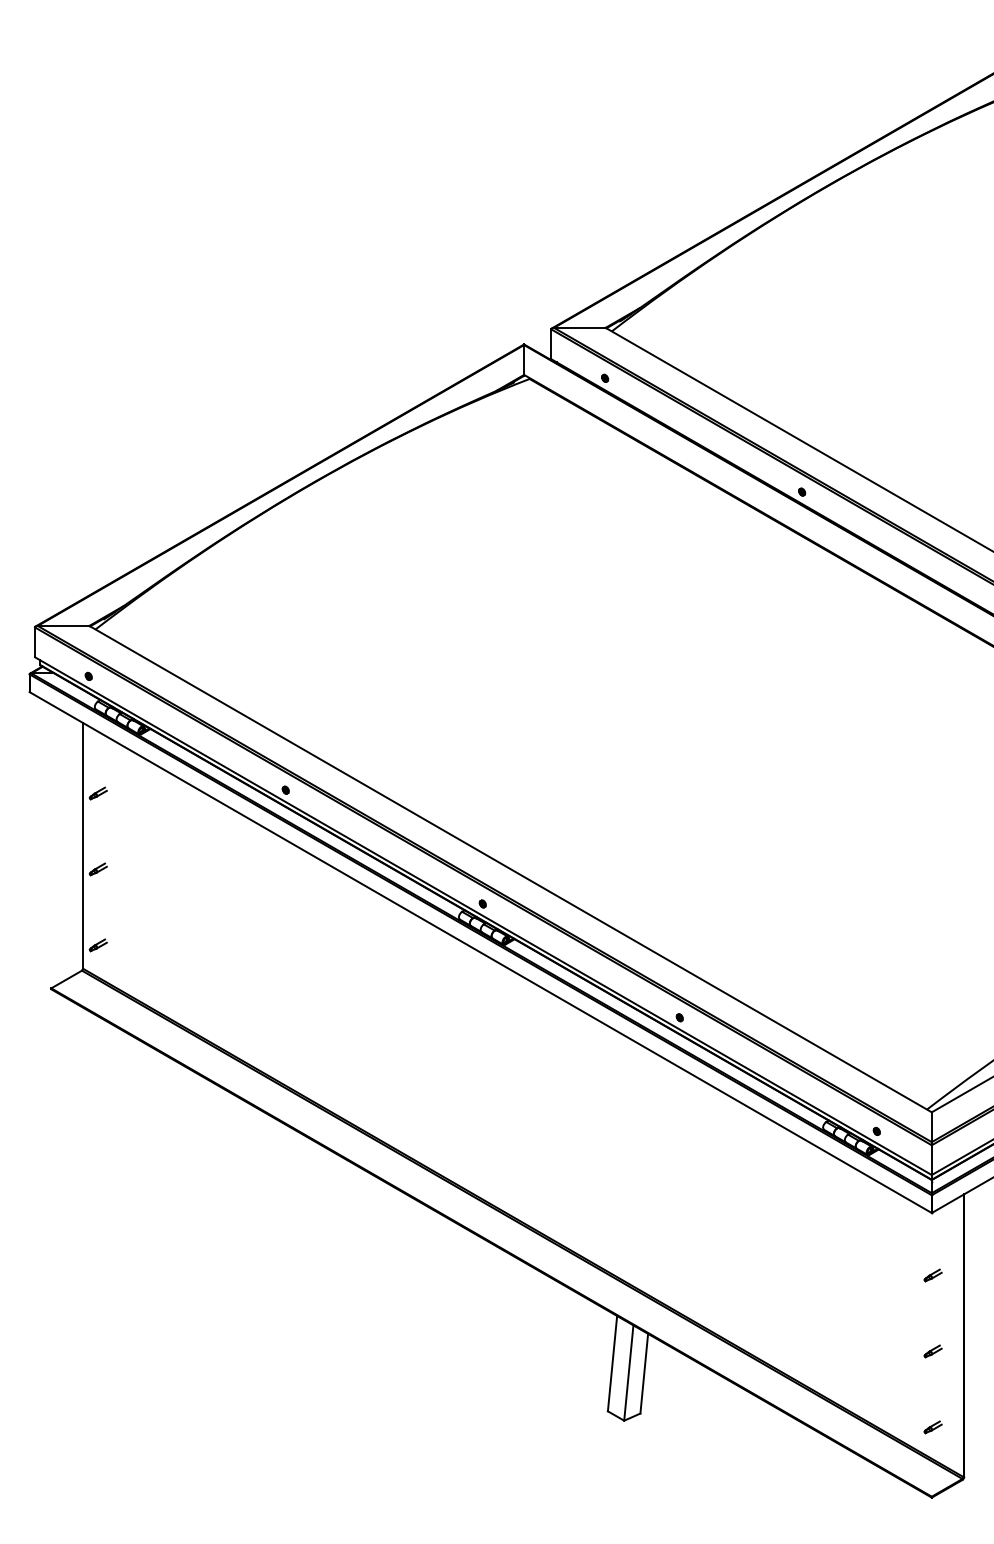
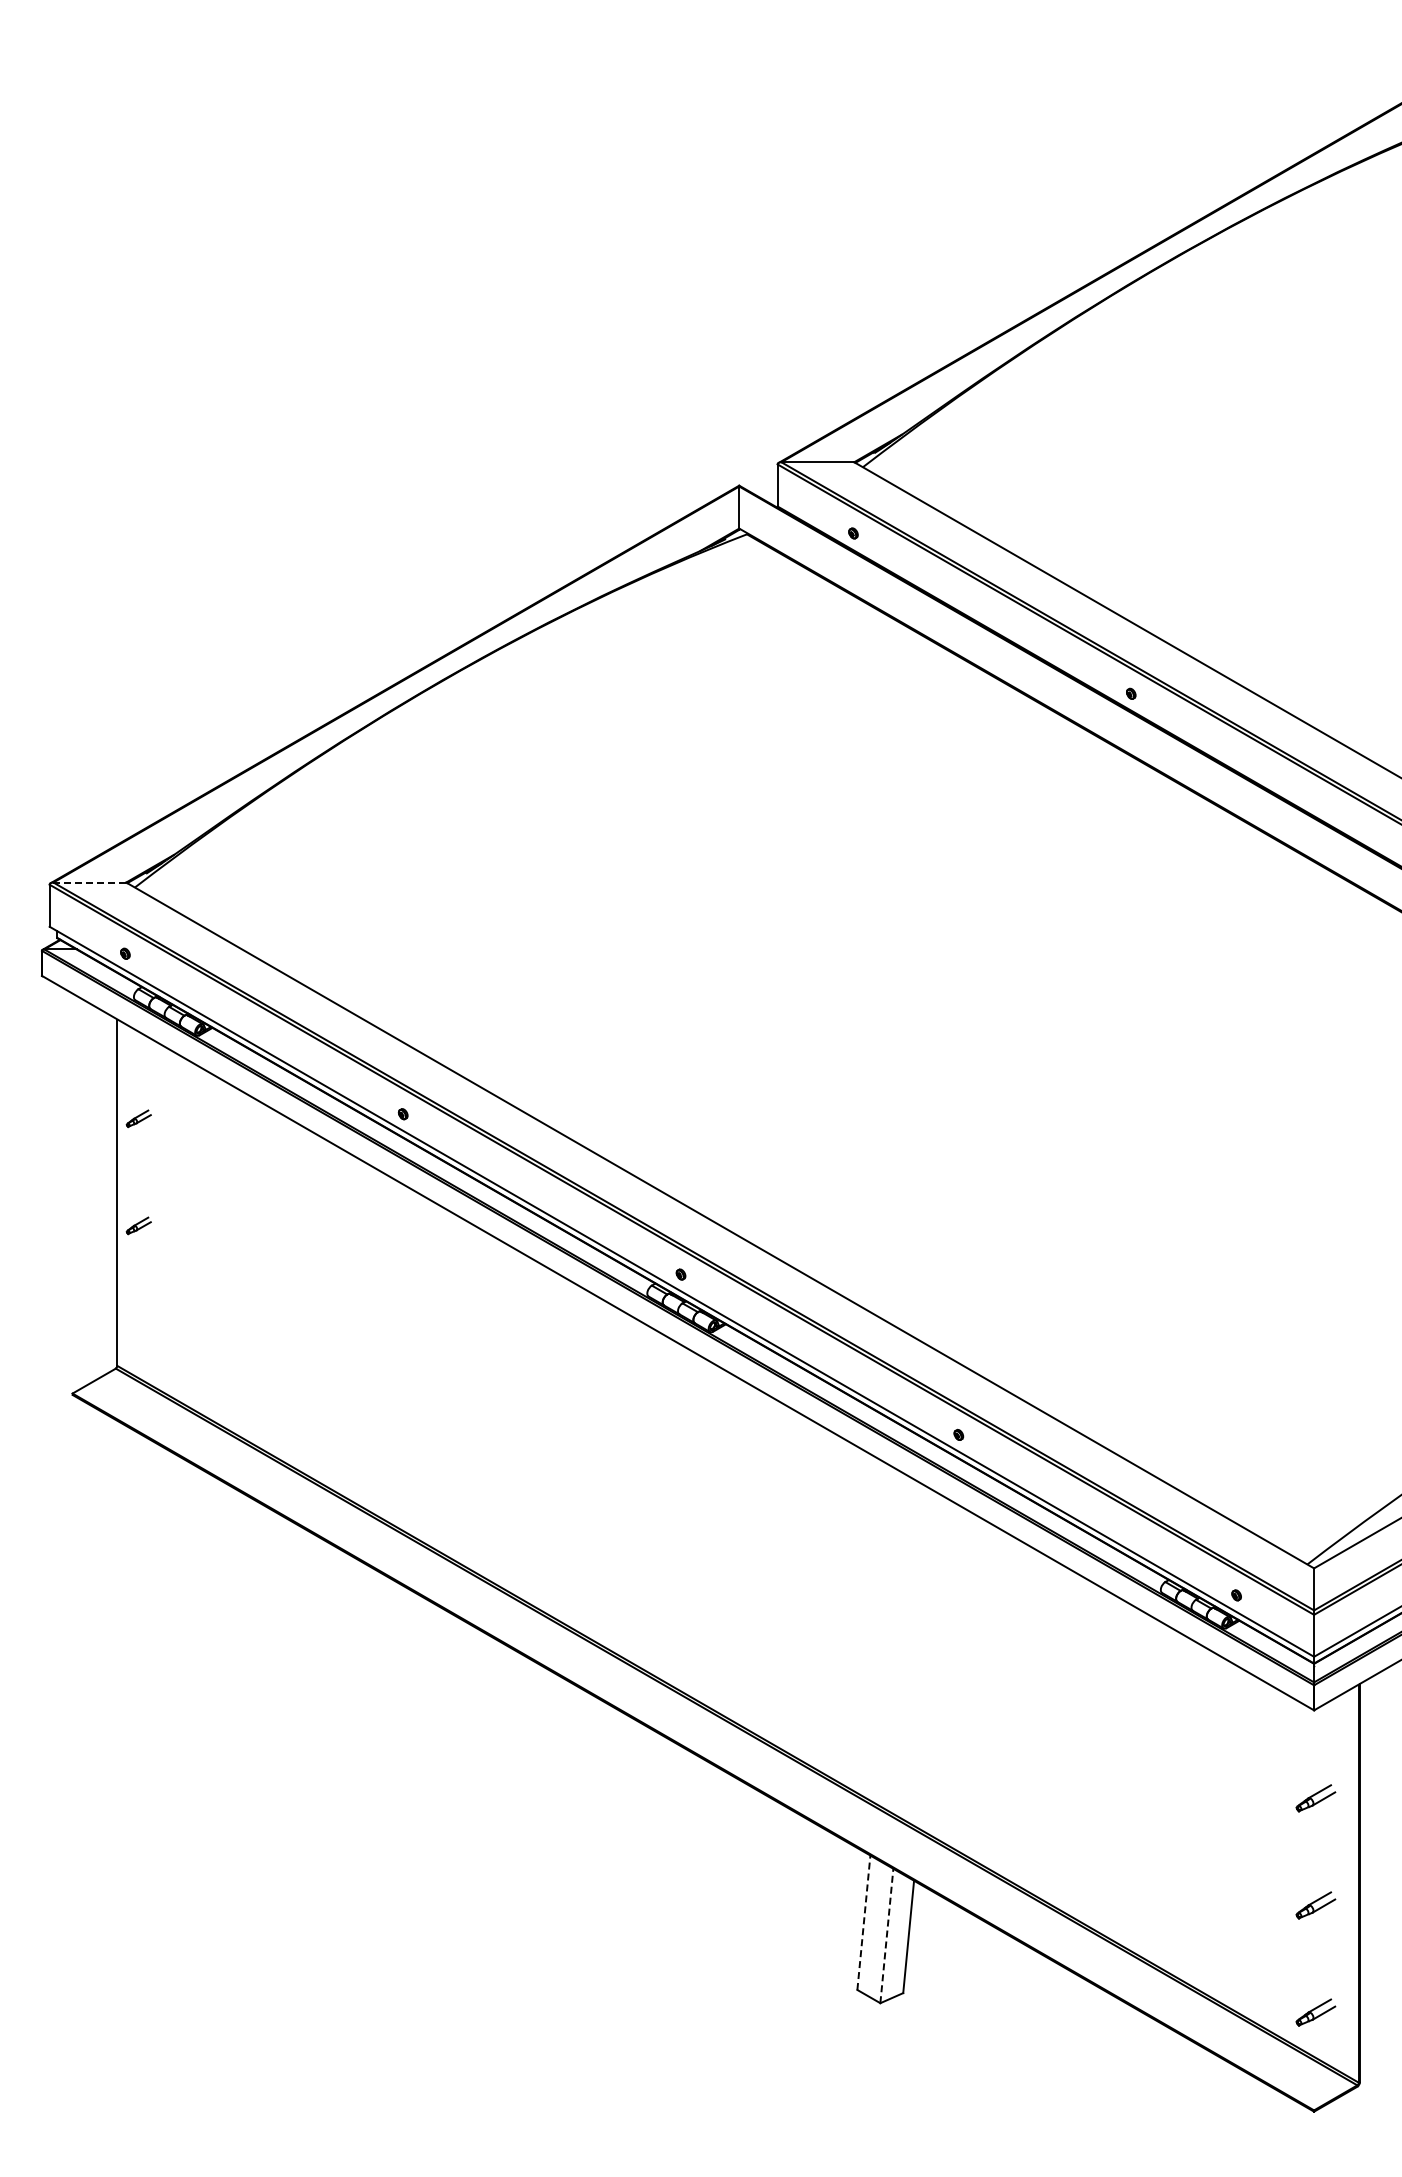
line: (64, 625) -> (90, 882), solid -> dashed
part: (98, 945) -> (138, 1332), removed
part: (932, 1275) -> (1315, 1798), size x1.6
part: (932, 1351) -> (1315, 1905), size x1.6
line: (612, 1363) -> (863, 1922), solid -> dashed
line: (628, 1373) -> (886, 1936), solid -> dashed
part: (932, 1427) -> (1315, 2012), size x1.6

